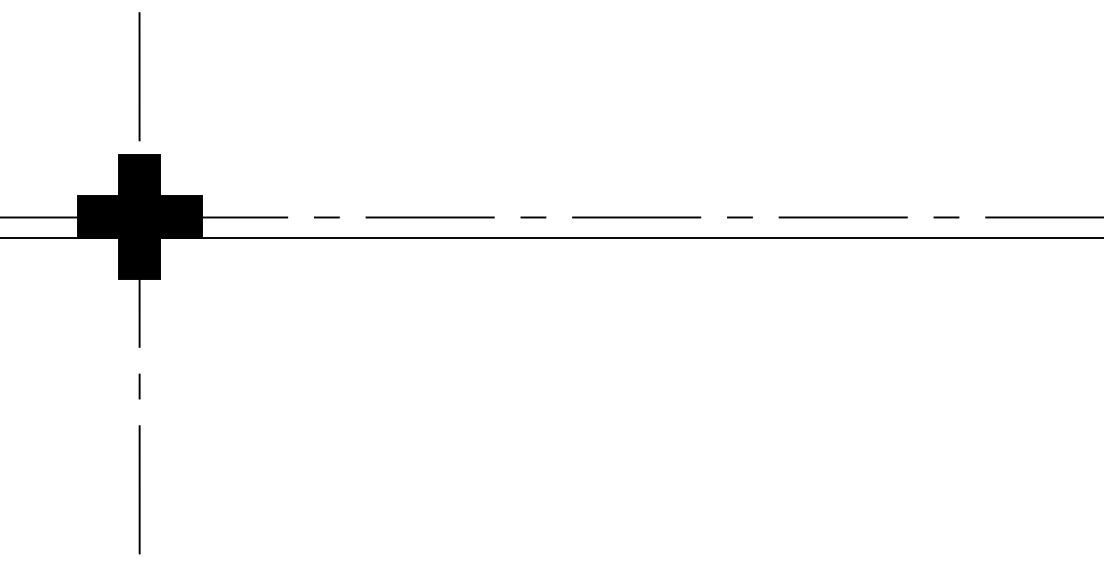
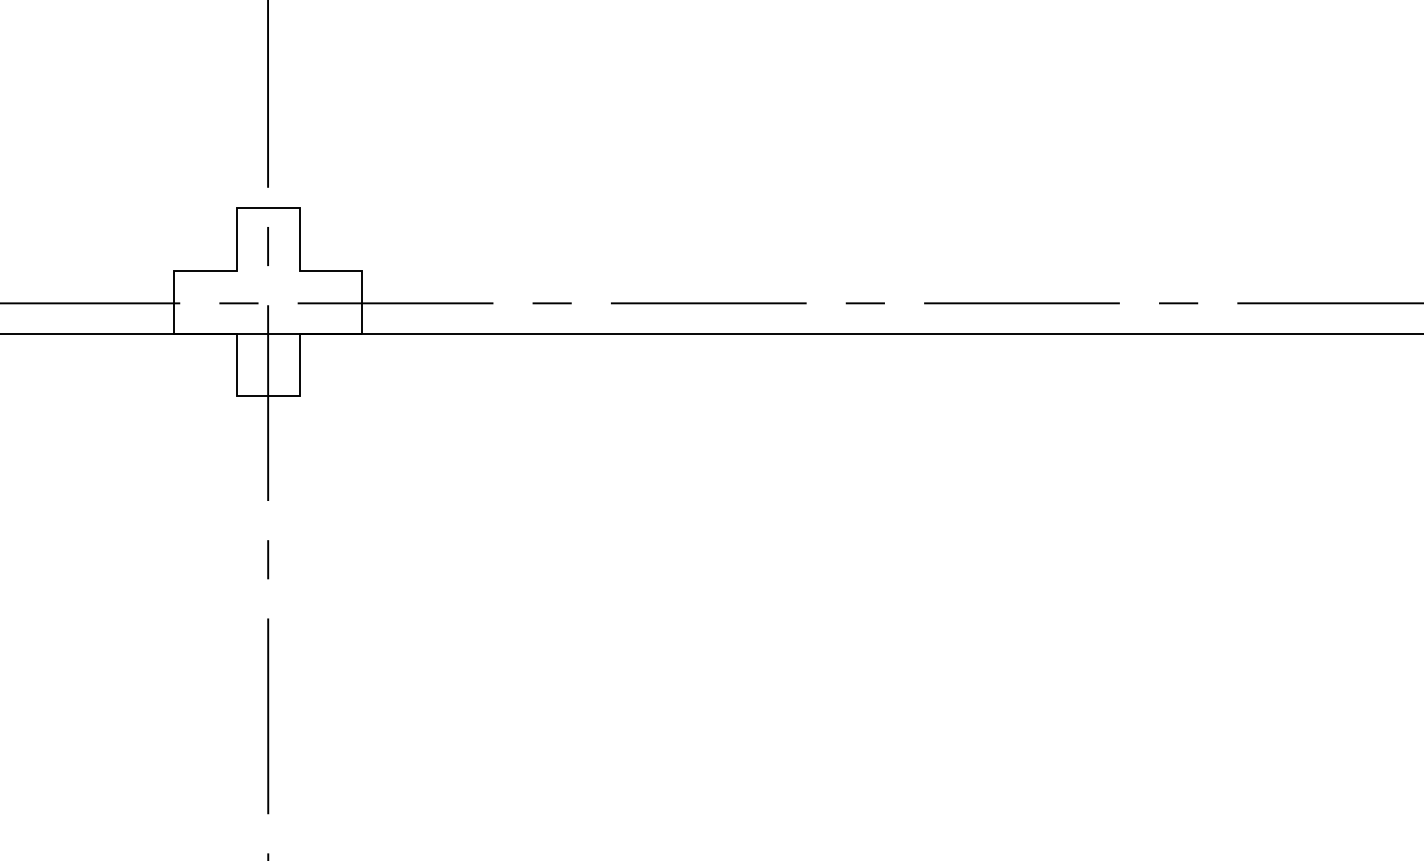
fill: (139, 216) -> (267, 301), removed

